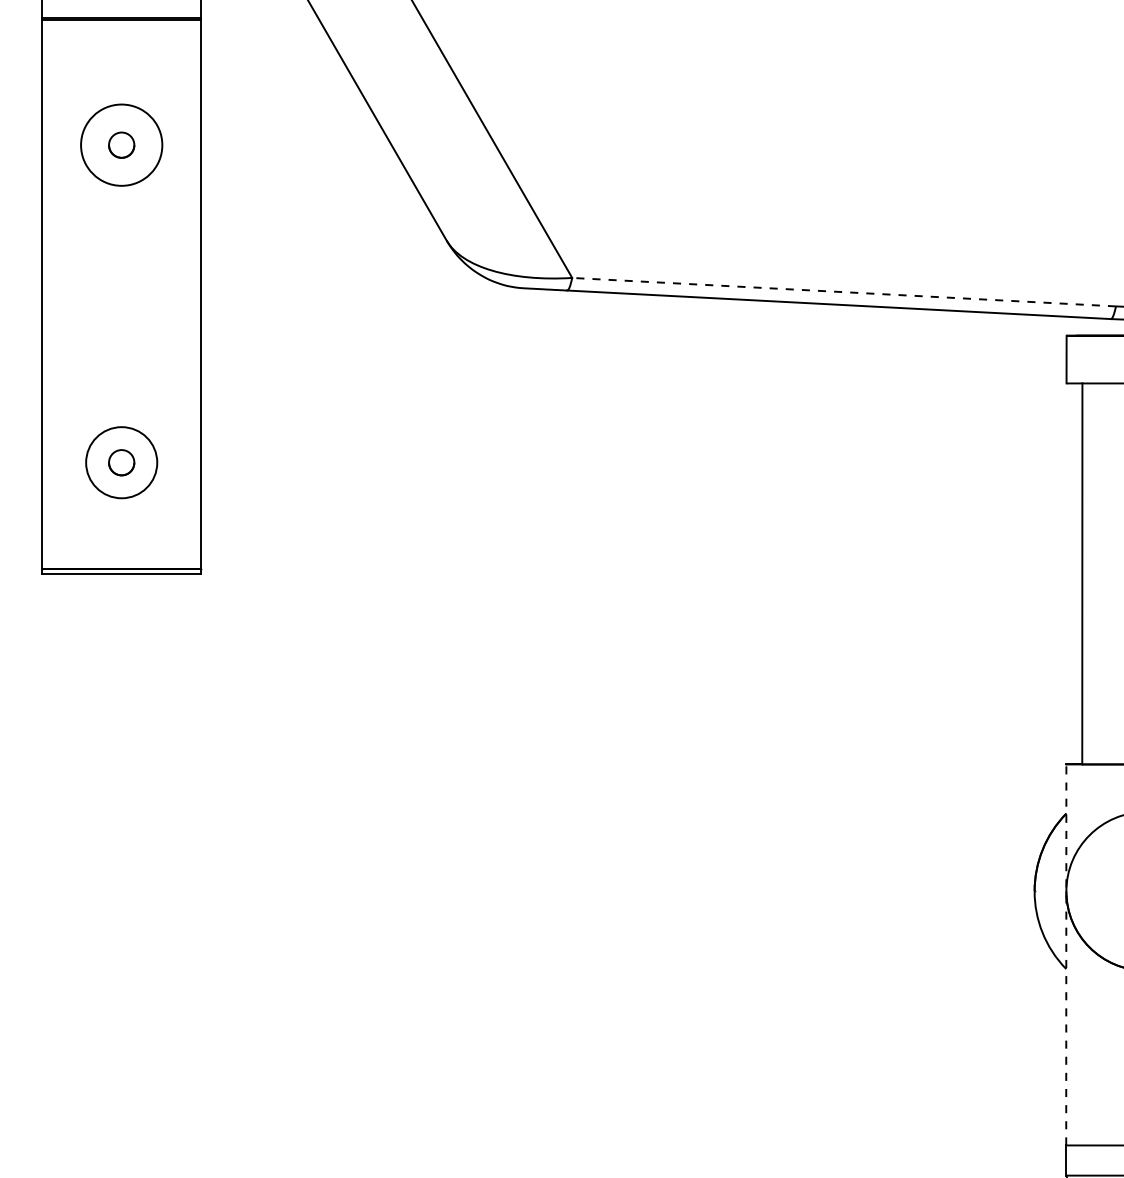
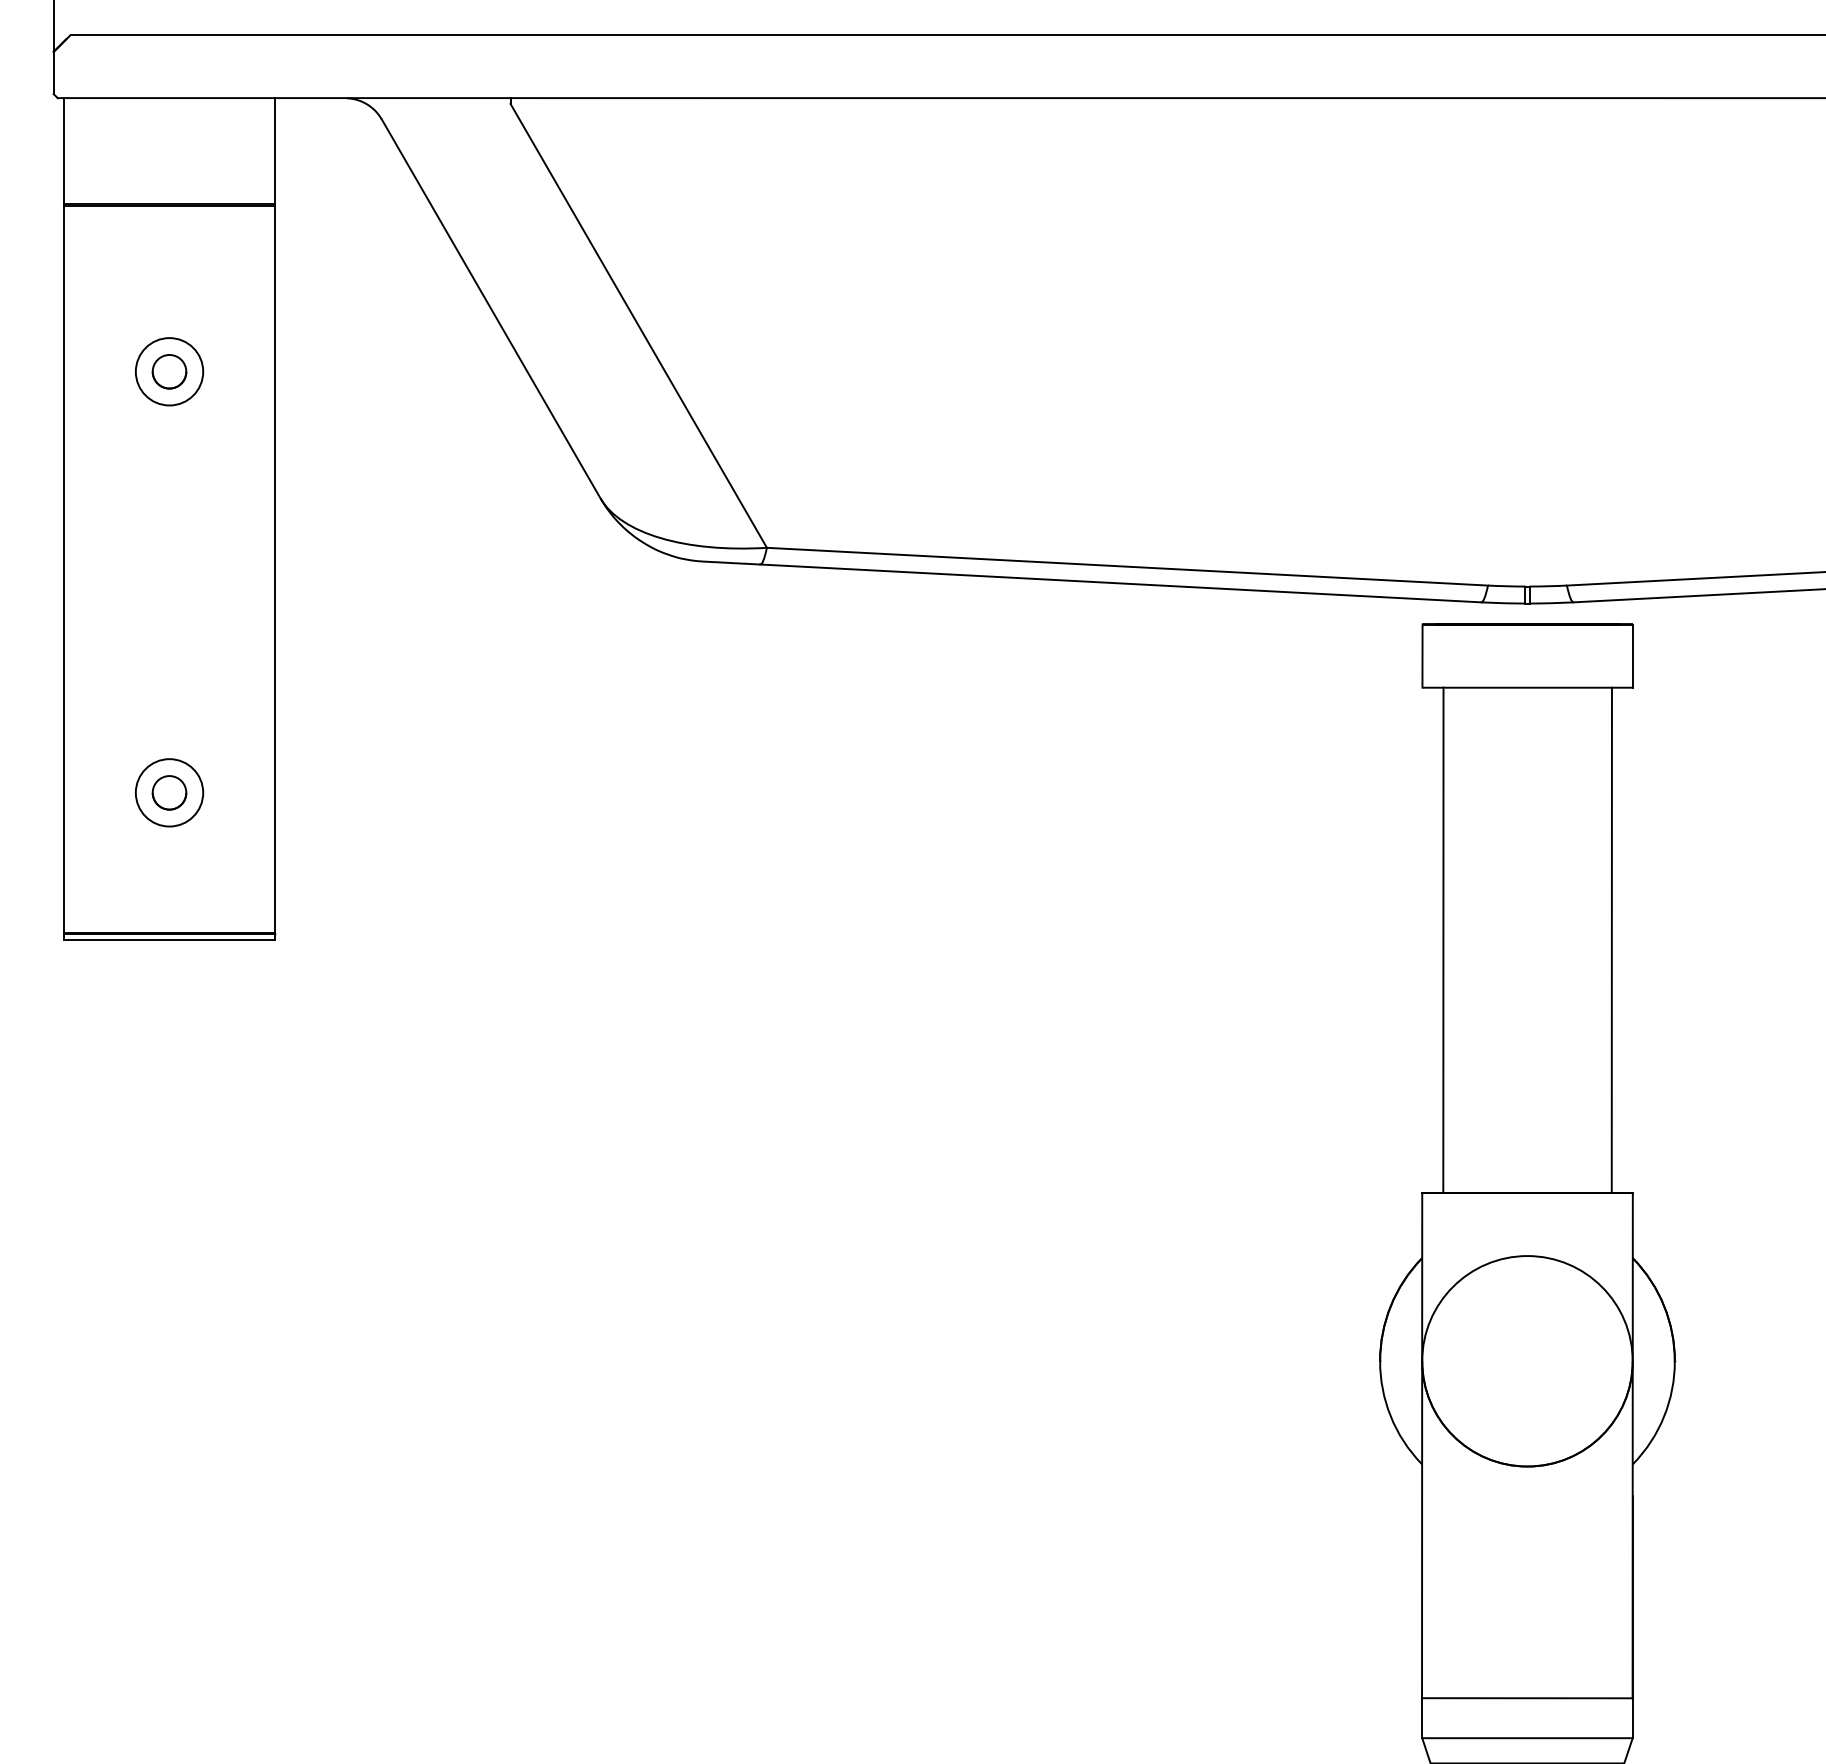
circle: (121, 144) -> (169, 371), size x0.62
line: (843, 292) -> (1126, 566), dashed -> solid
circle: (121, 462) -> (169, 792), size x0.71
line: (1066, 954) -> (1422, 1445), dashed -> solid

